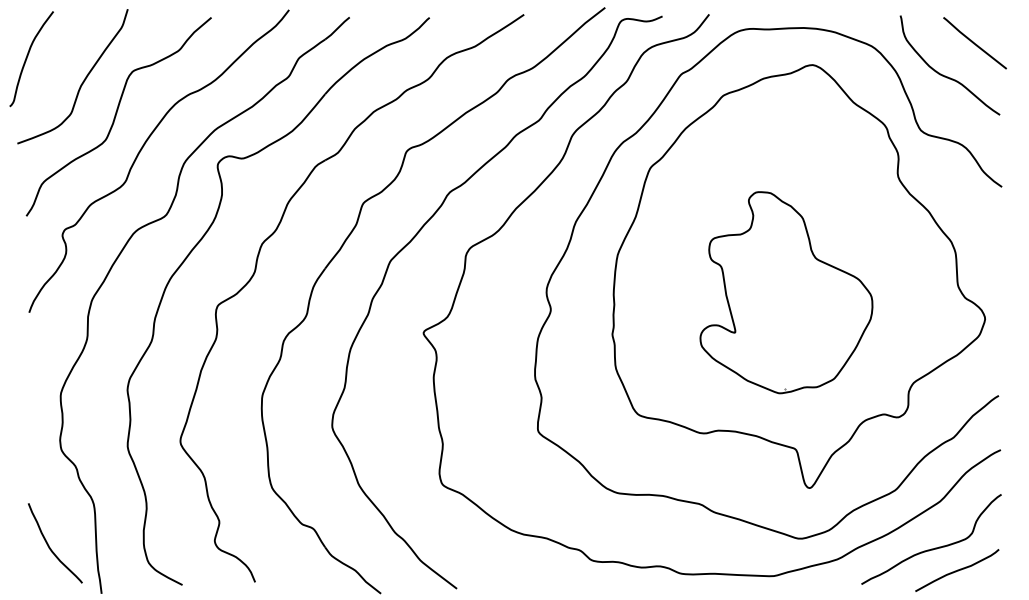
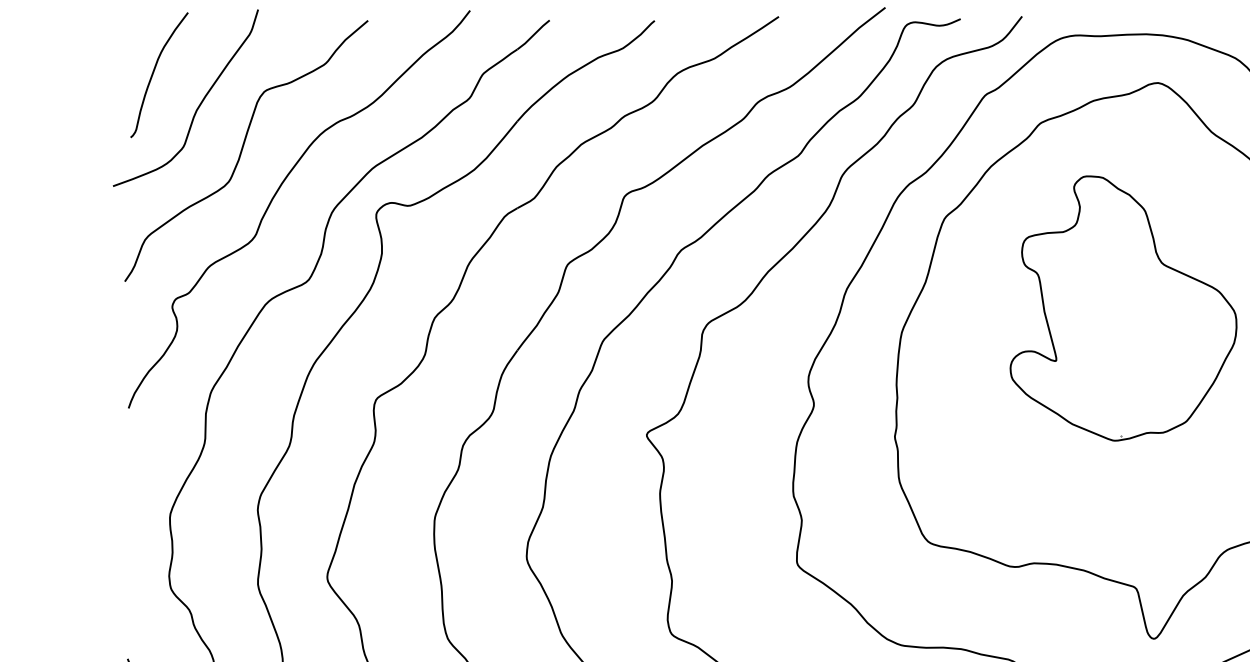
curve: (27, 58) -> (153, 74), moved
part: (786, 292) -> (1123, 308), moved

